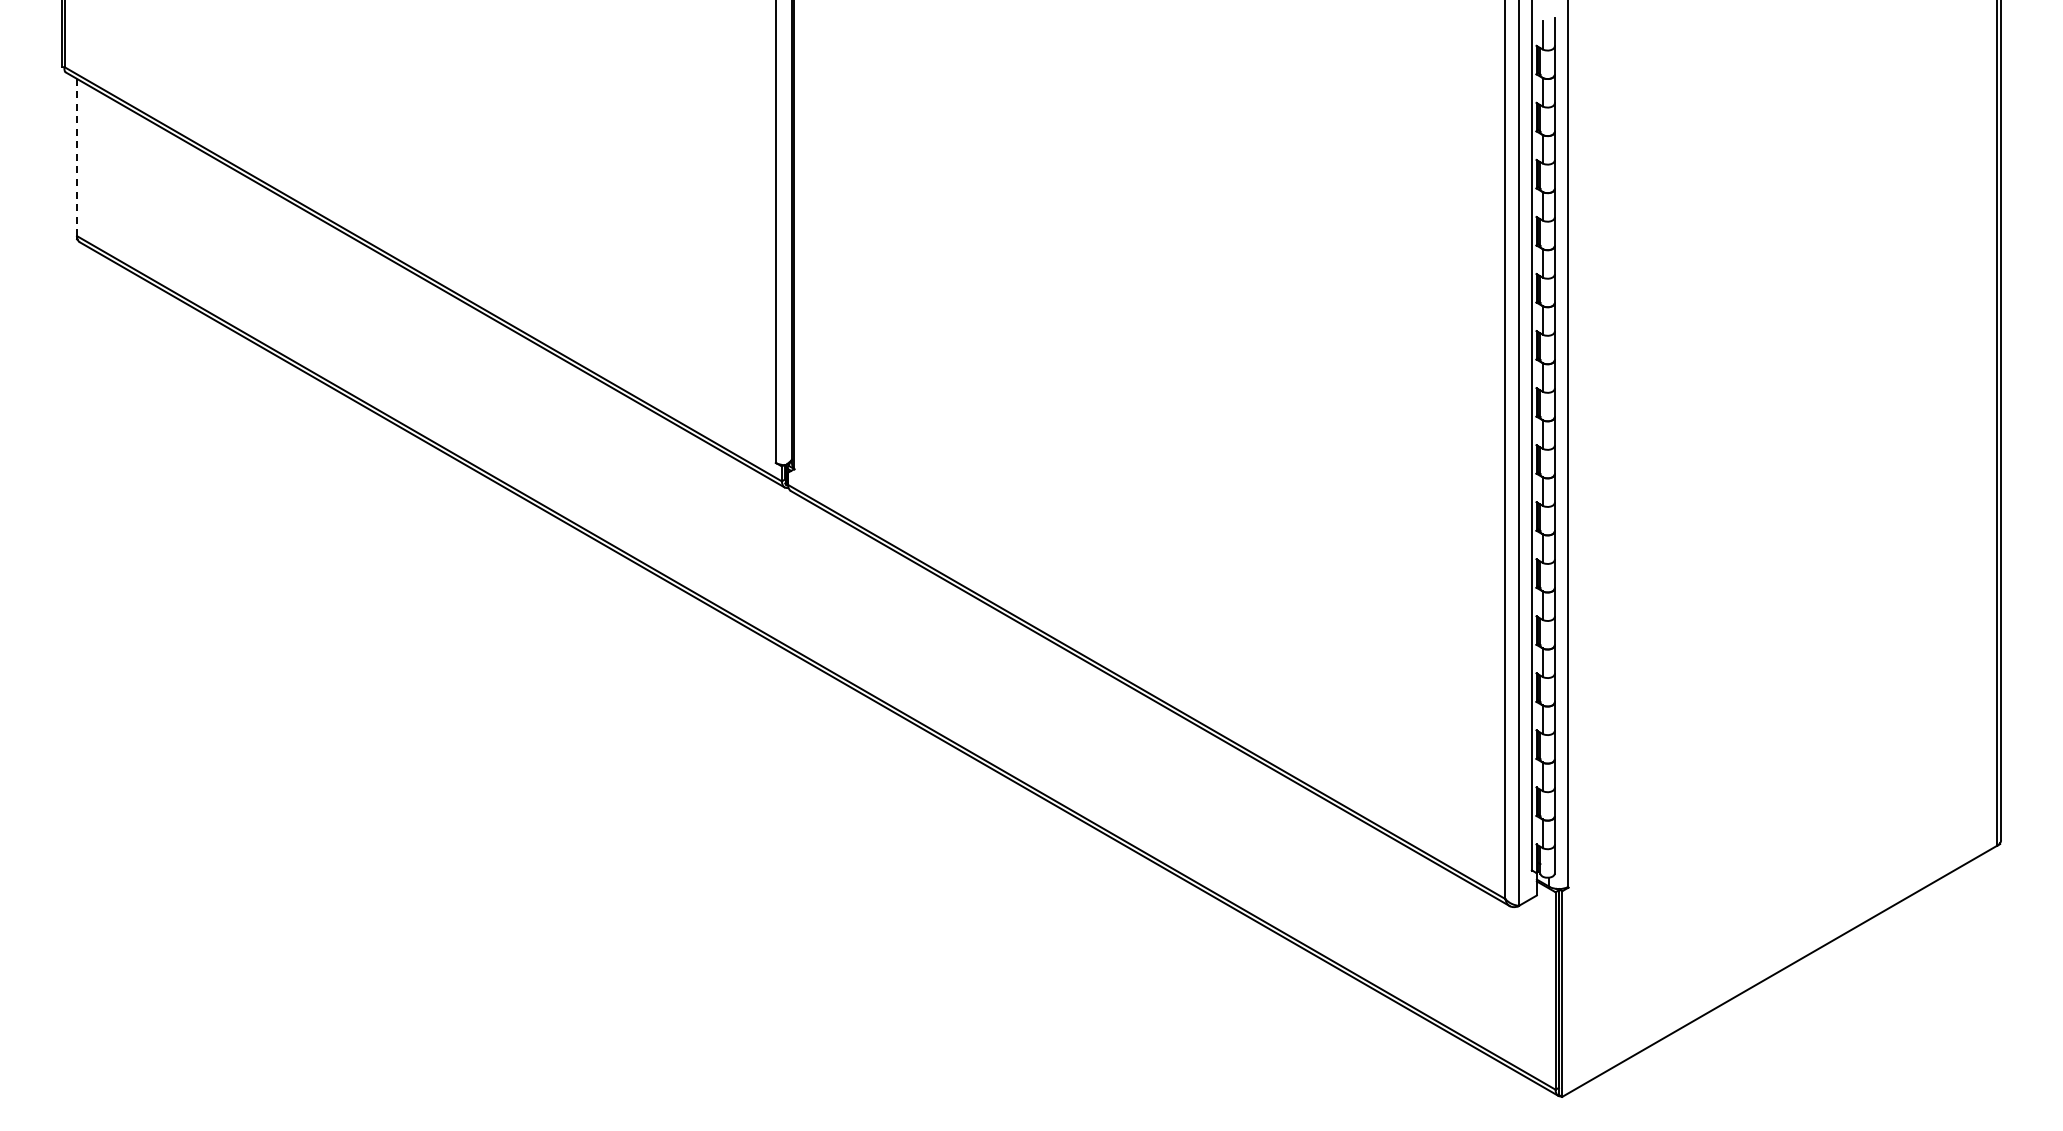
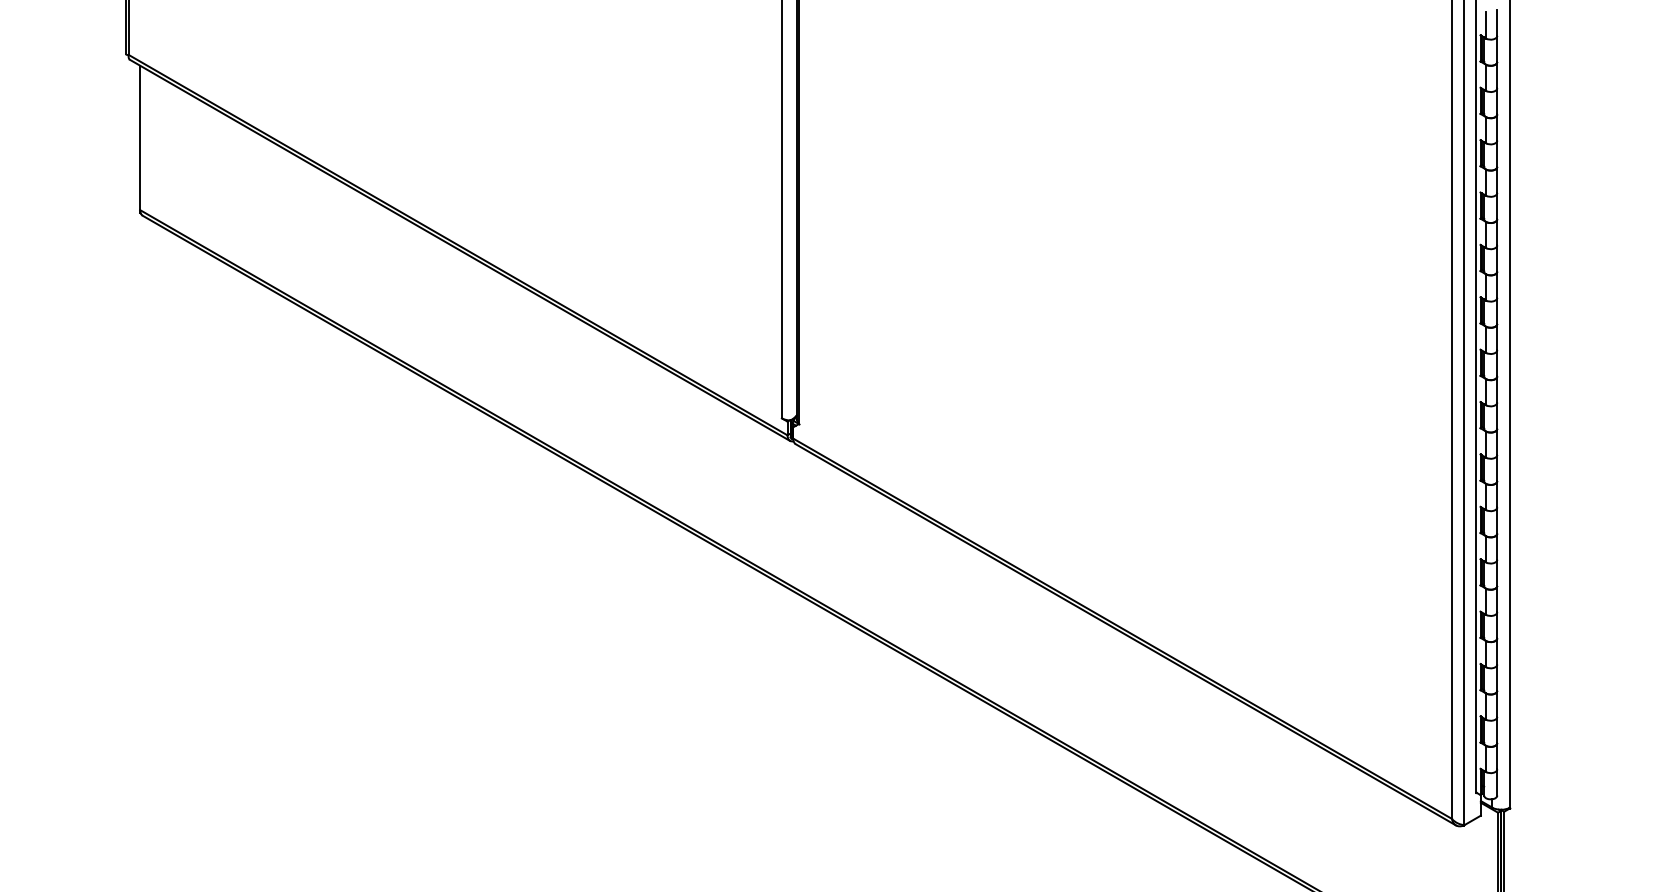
line: (77, 157) -> (140, 137), dashed -> solid

